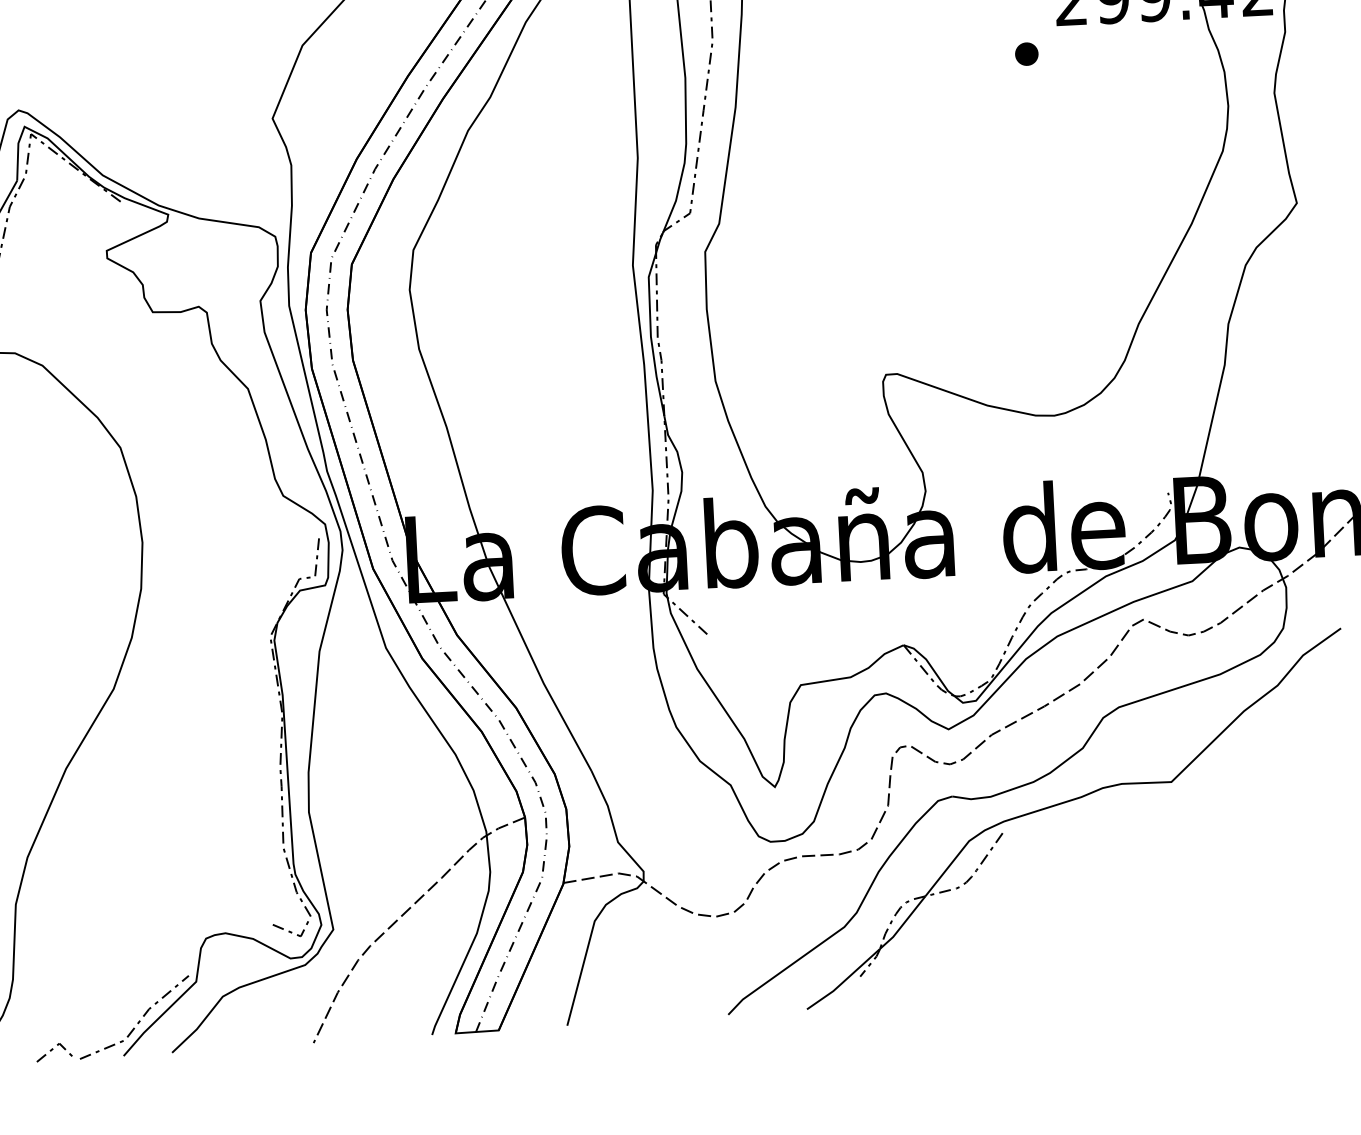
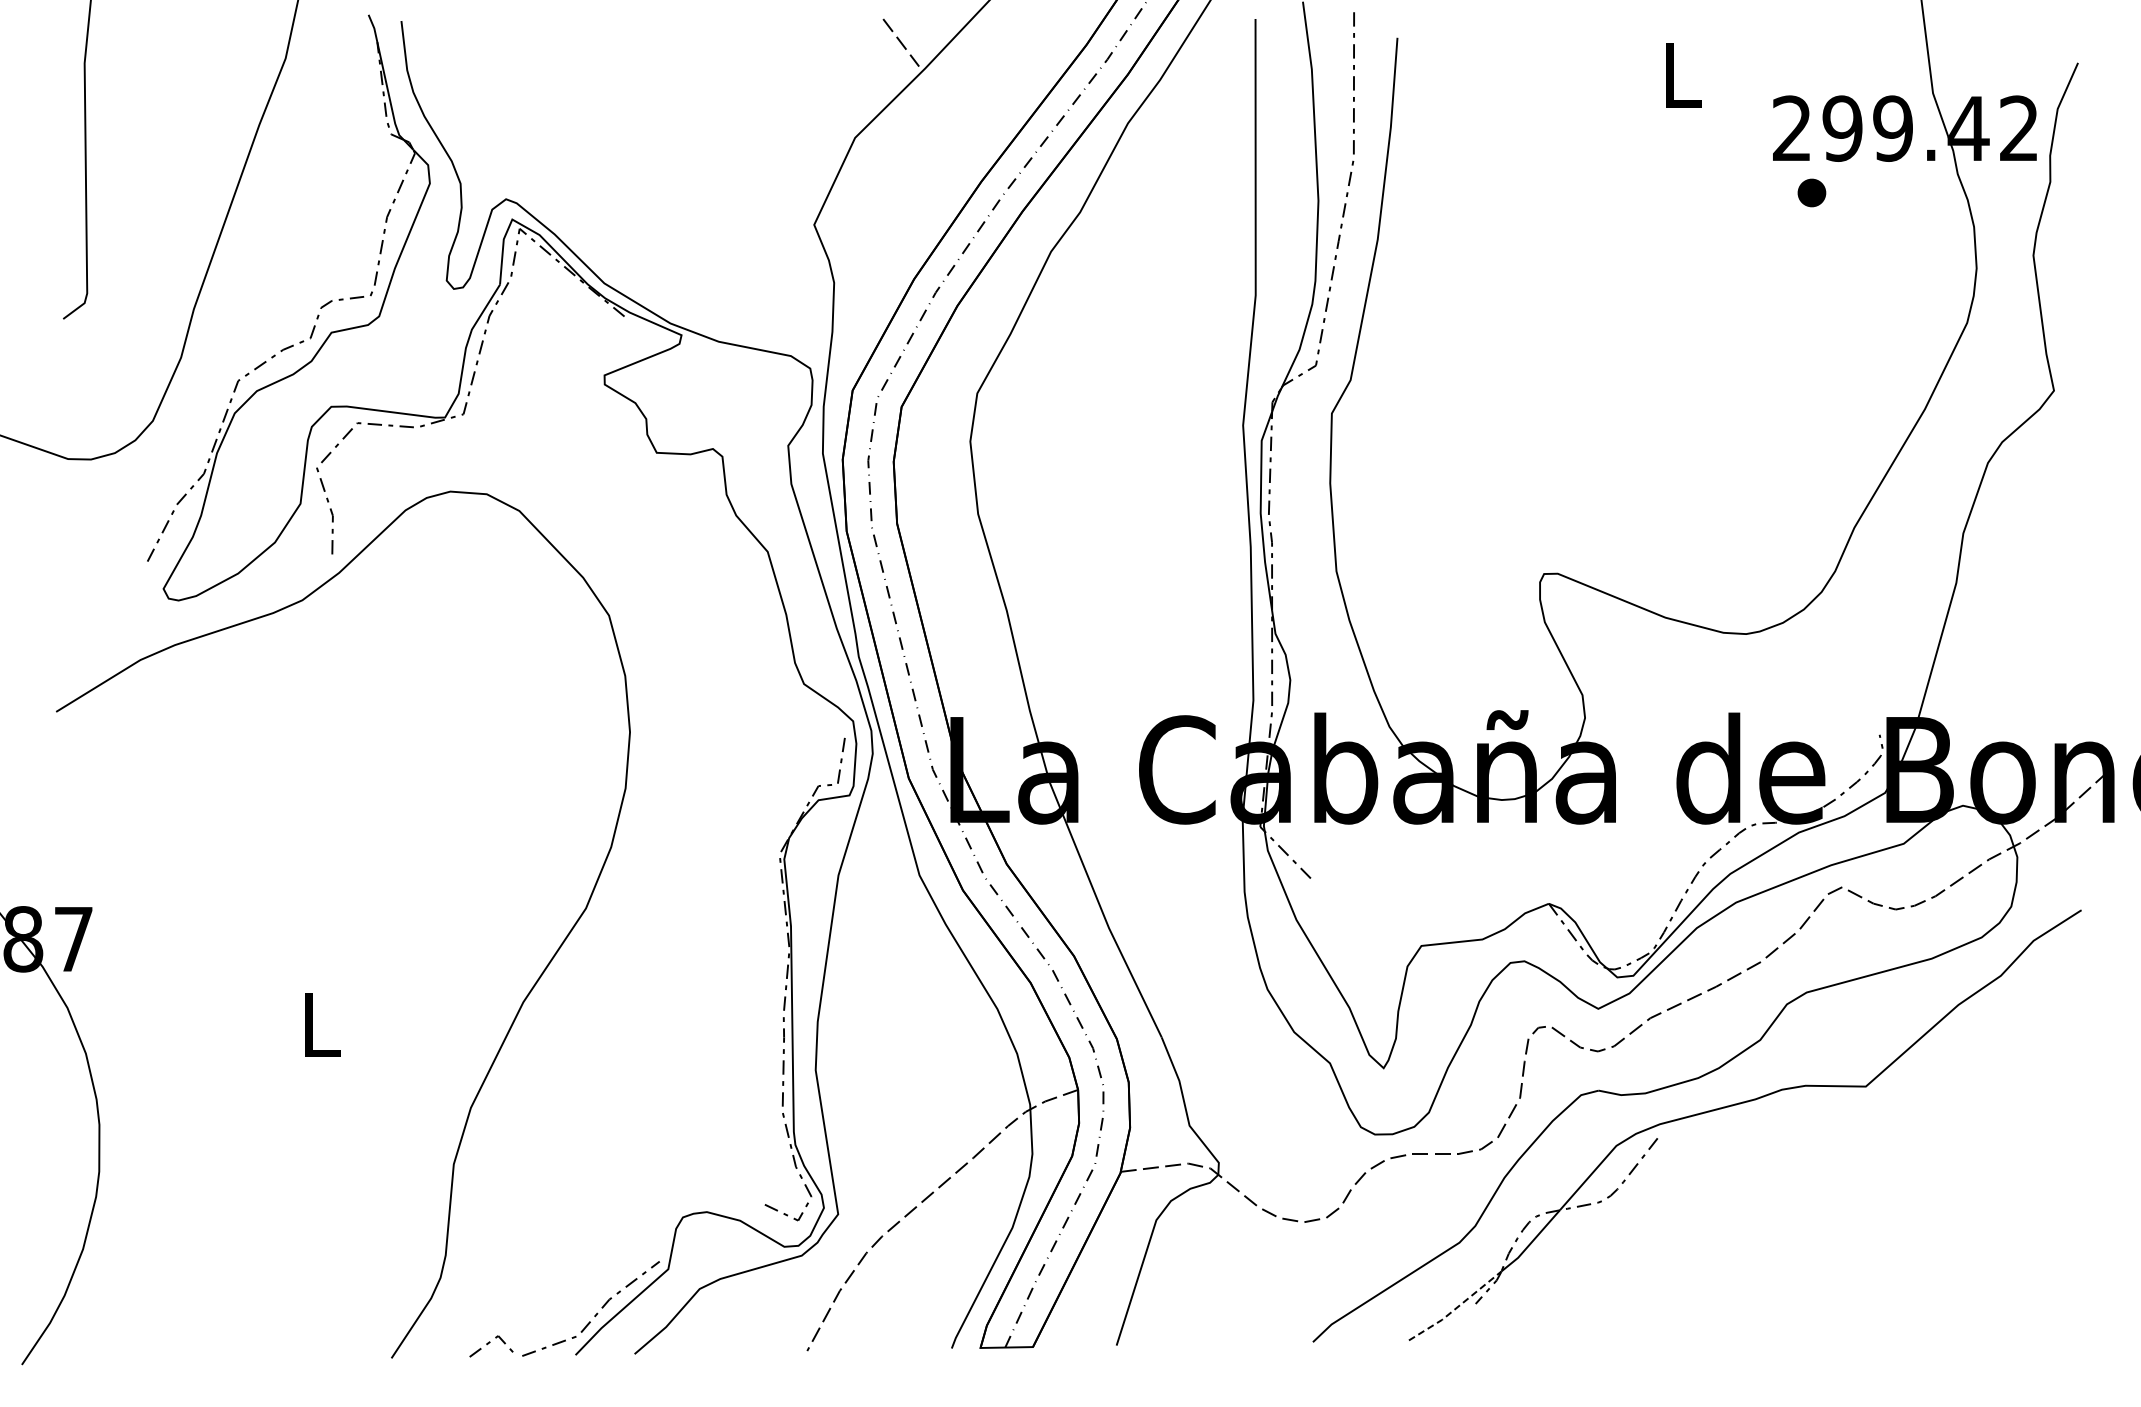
part: (1026, 53) -> (1811, 192), moved
line: (844, 981) -> (1456, 1308), solid -> dashed

